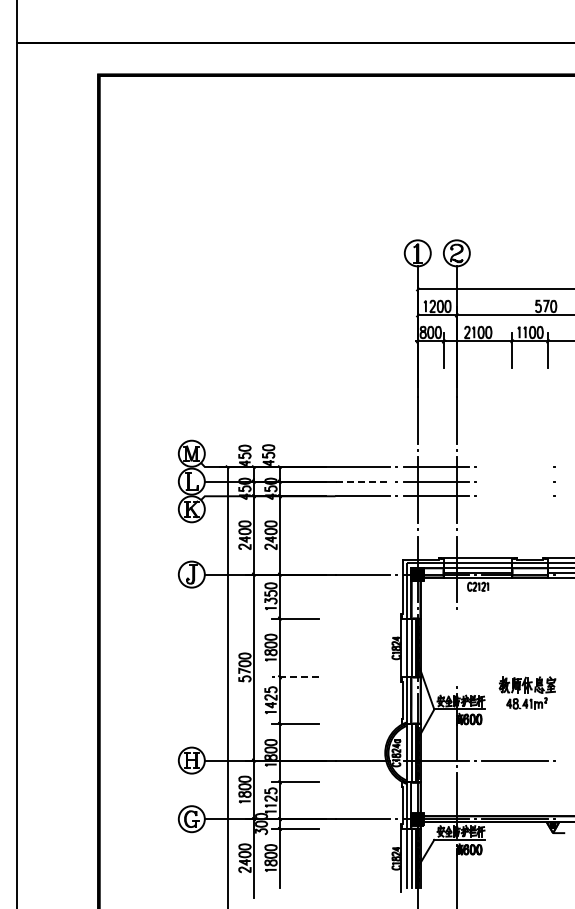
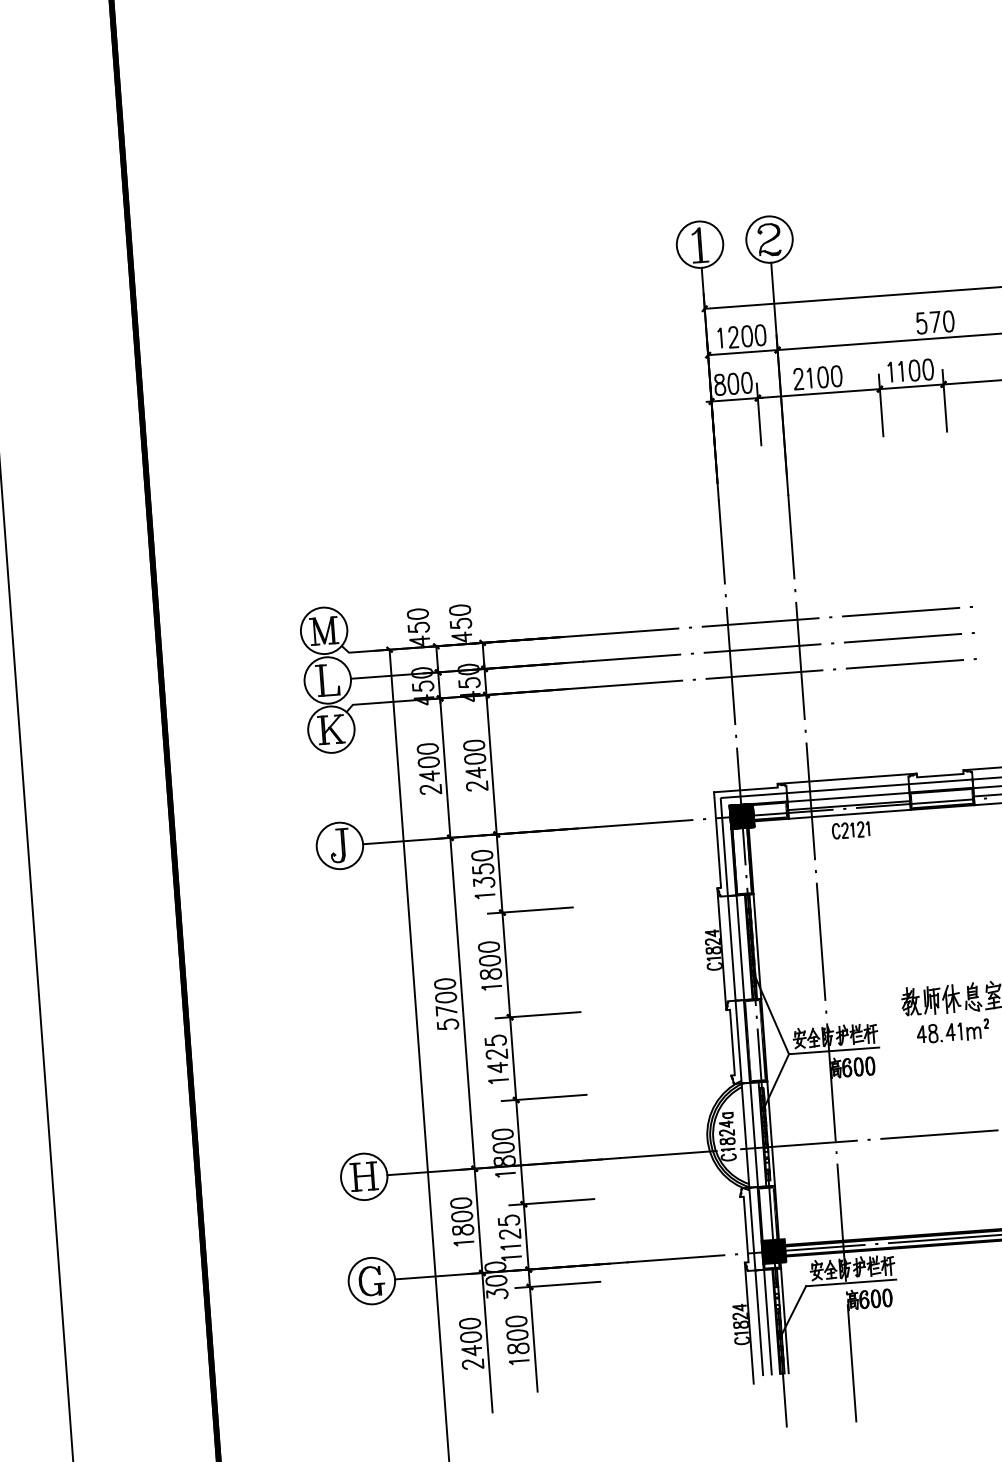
line: (514, 466) -> (899, 611), added
line: (363, 481) -> (633, 657), dashed -> solid
line: (514, 481) -> (901, 638), added
line: (514, 496) -> (903, 664), added
line: (456, 647) -> (820, 941), added
line: (295, 677) -> (537, 1015), dashed -> solid

